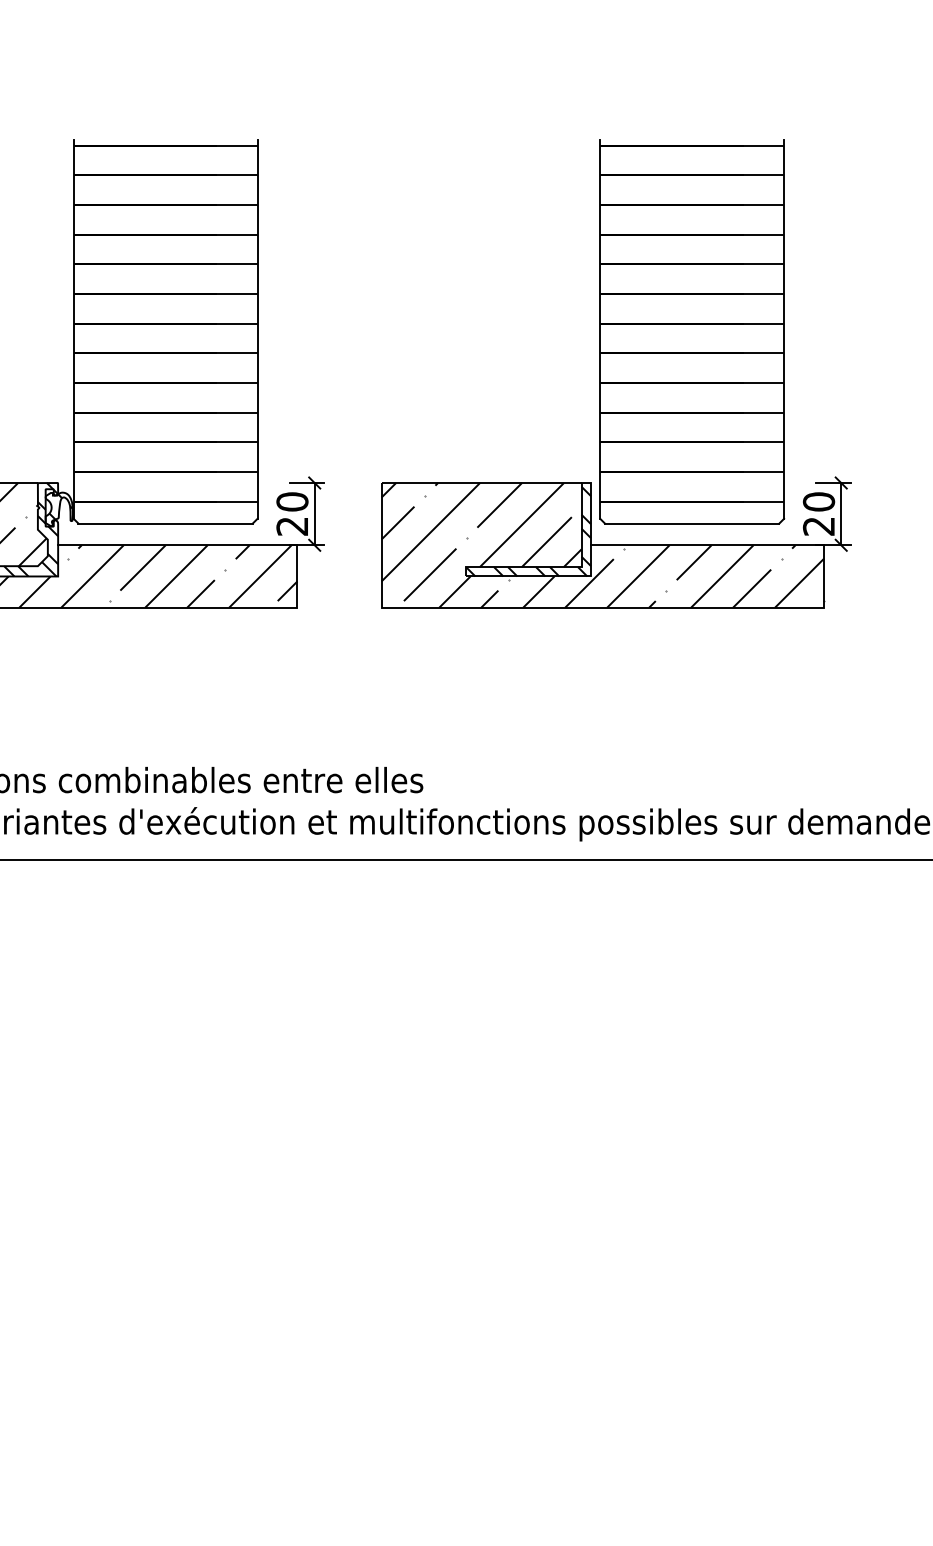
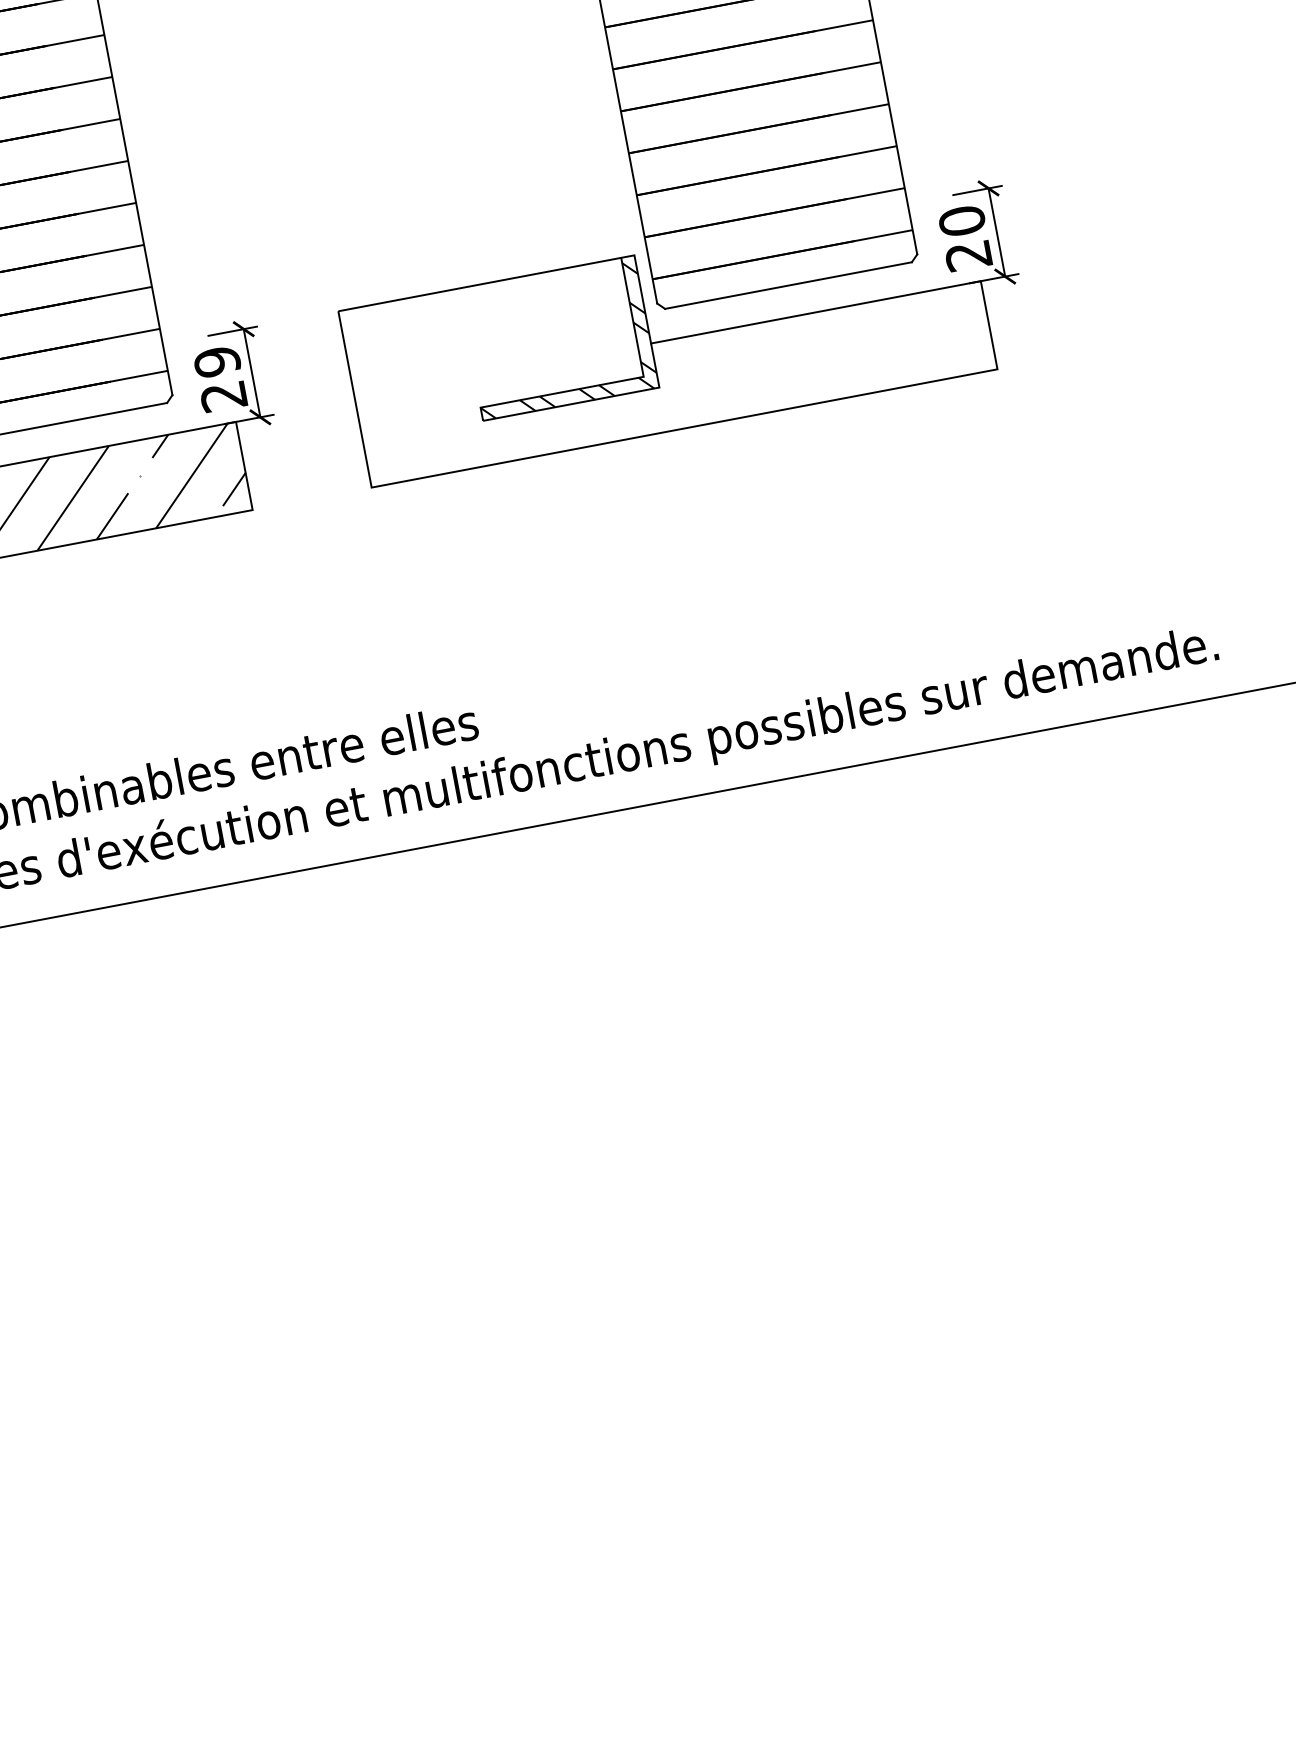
text: (292, 501) -> (217, 361), 20 -> 29
hatch: (602, 545) -> (667, 340), removed

